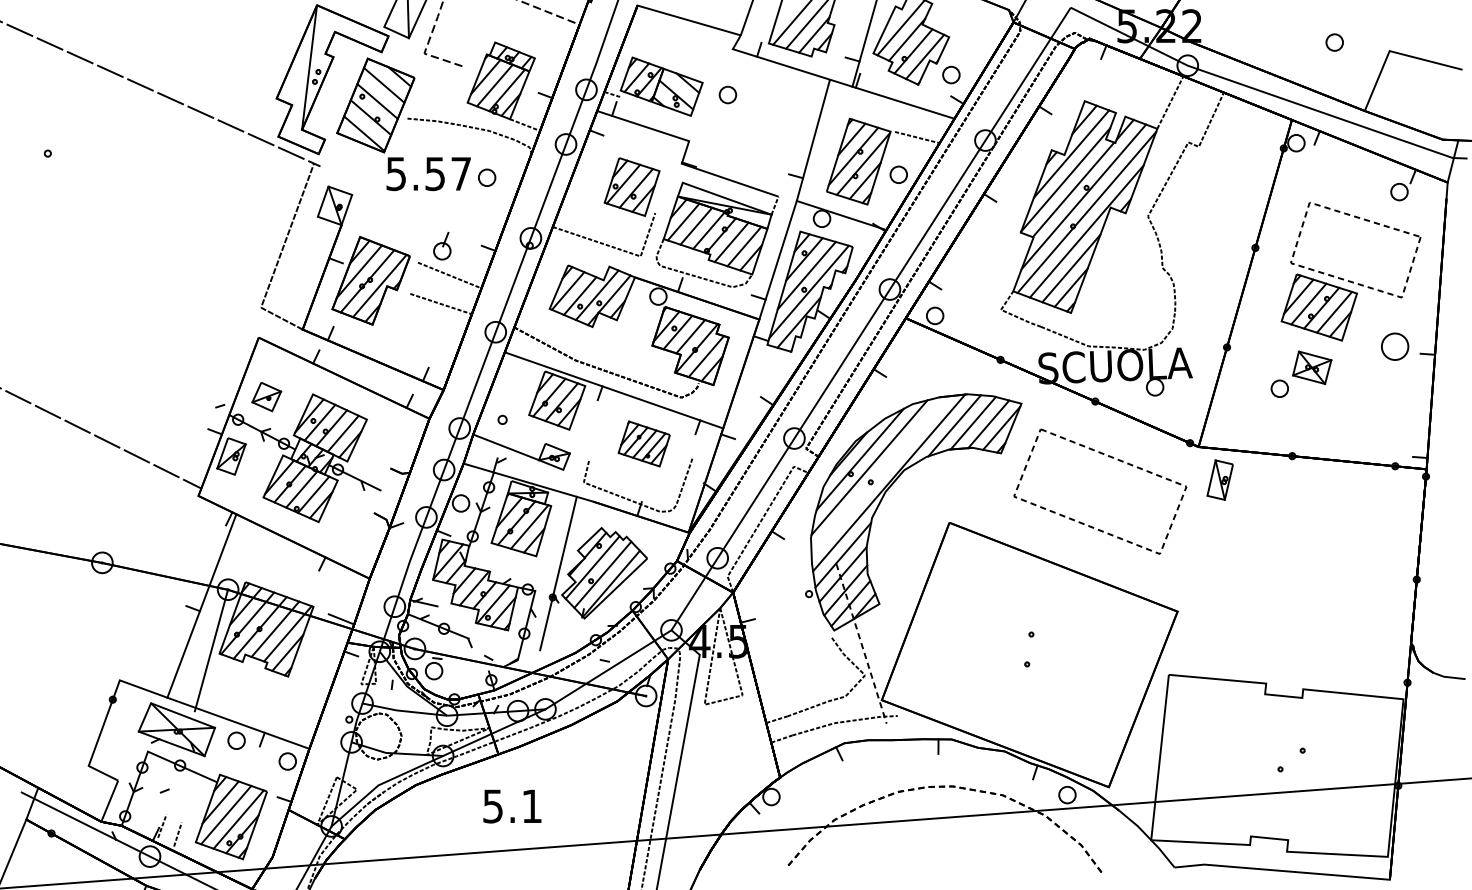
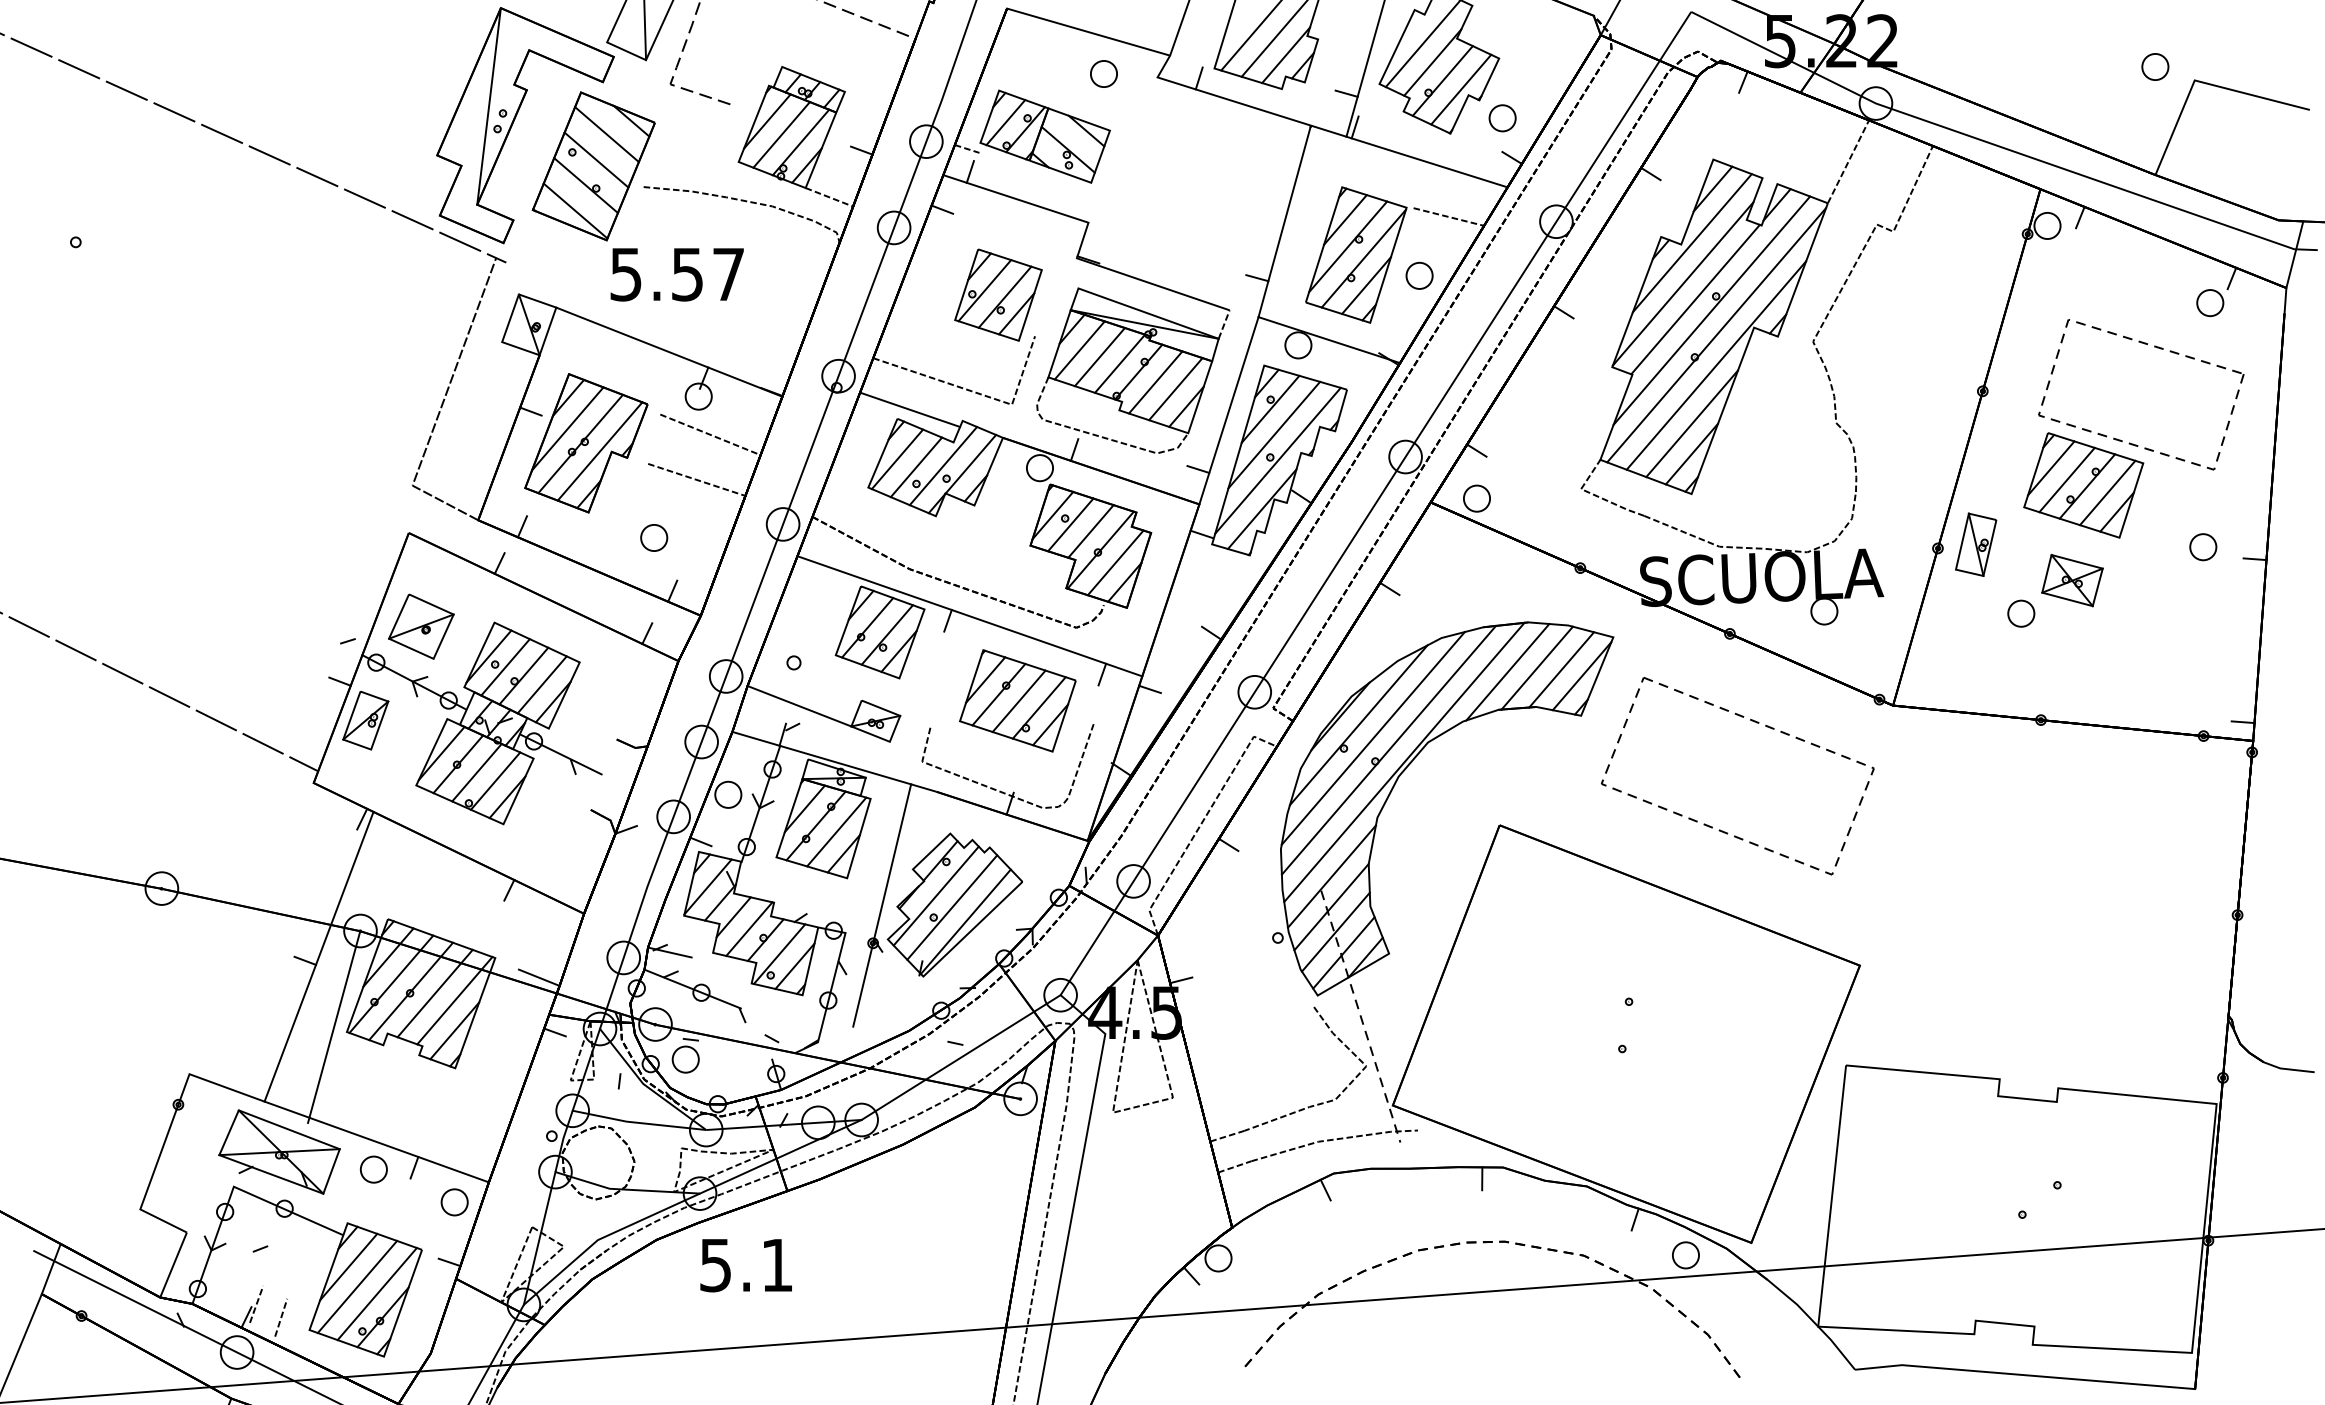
part: (1334, 42) -> (2155, 66), moved
part: (727, 94) -> (1103, 73), moved
part: (487, 177) -> (654, 537), moved
line: (423, 222) -> (669, 351), added
line: (575, 259) -> (909, 409), added
part: (1394, 346) -> (2202, 546), size x0.62
part: (266, 396) -> (421, 625), size x1.43
part: (643, 443) -> (1016, 700), size x1.43
line: (879, 475) -> (1389, 750), added
part: (1219, 479) -> (1974, 543), moved
text: (512, 806) -> (746, 1265), moved

